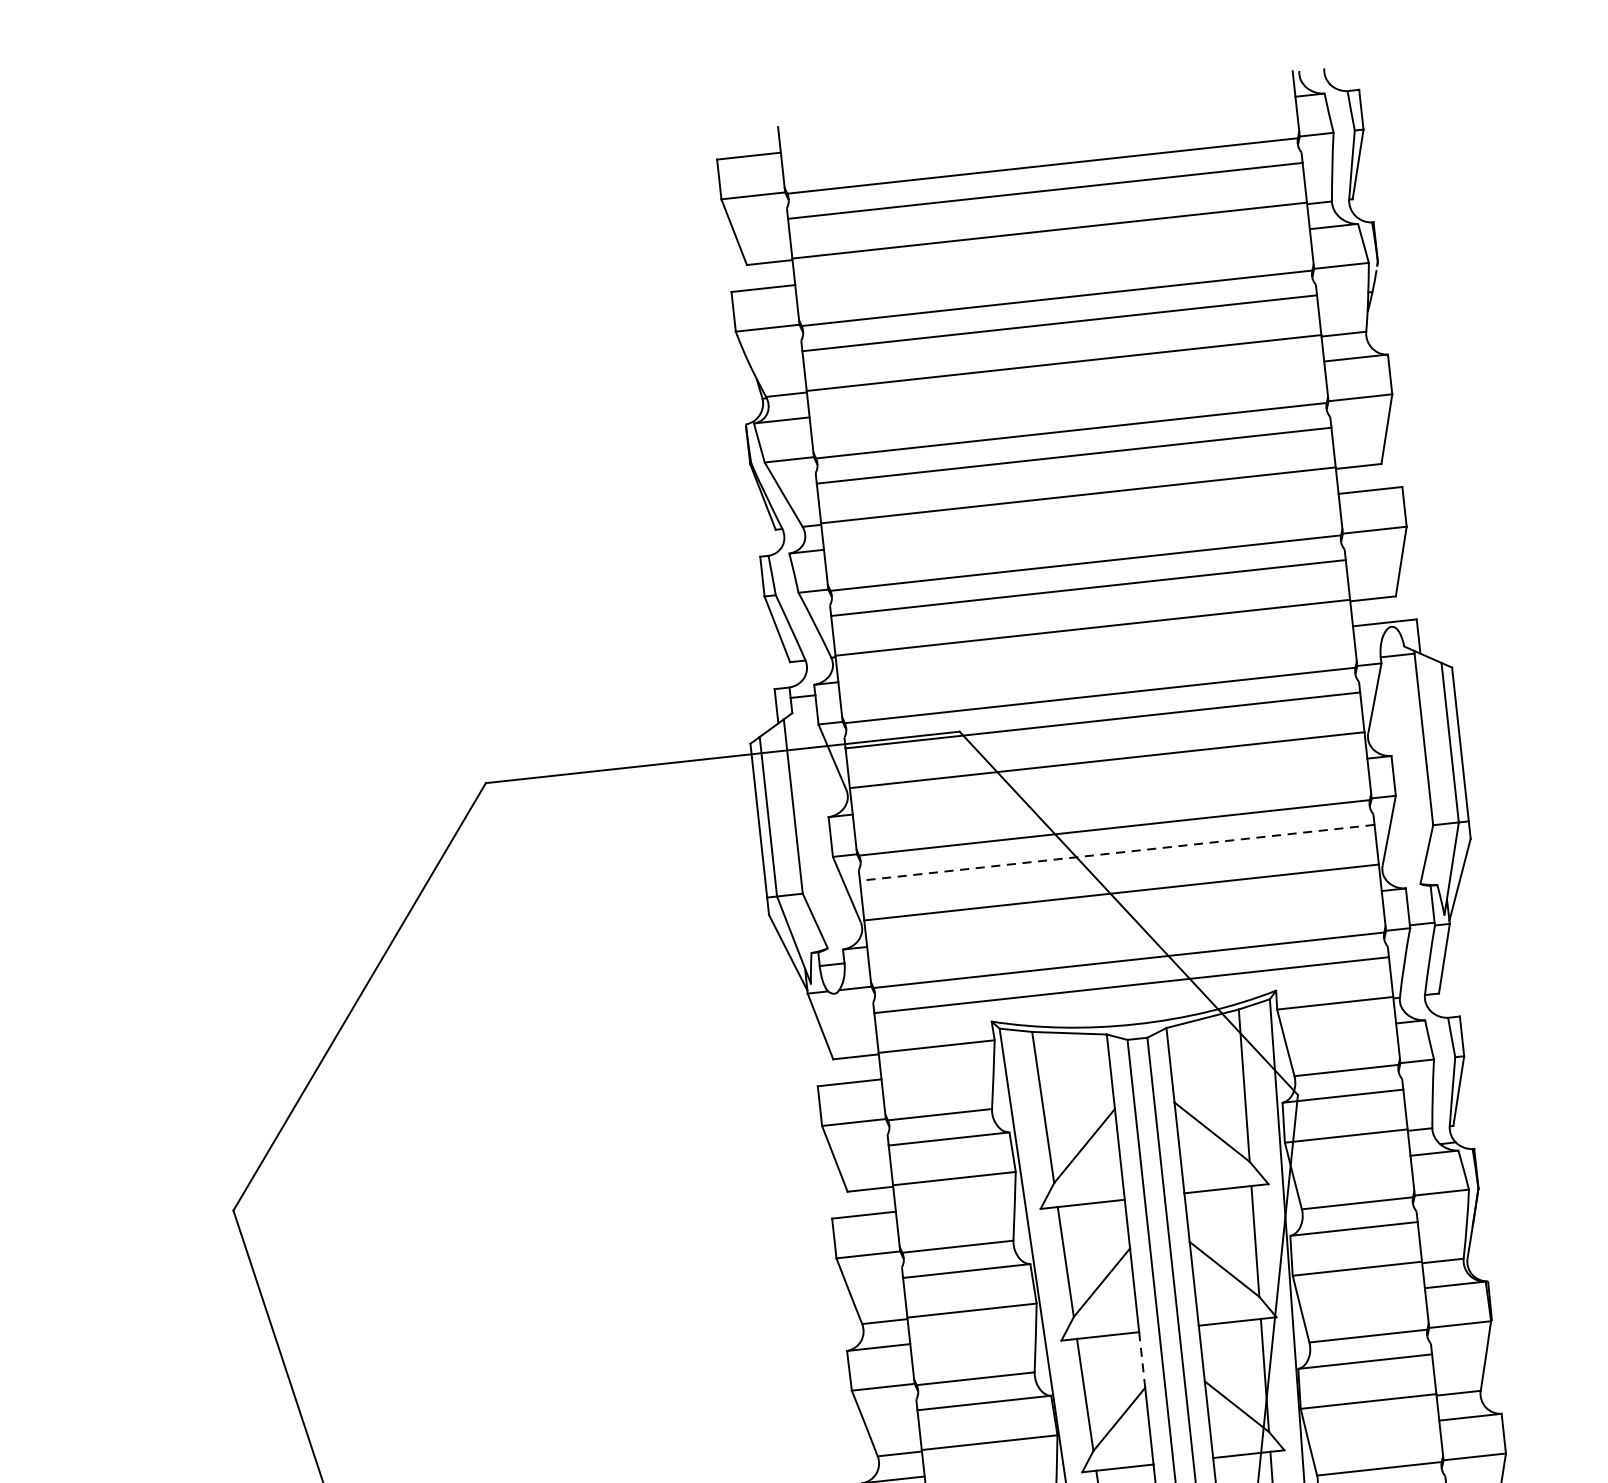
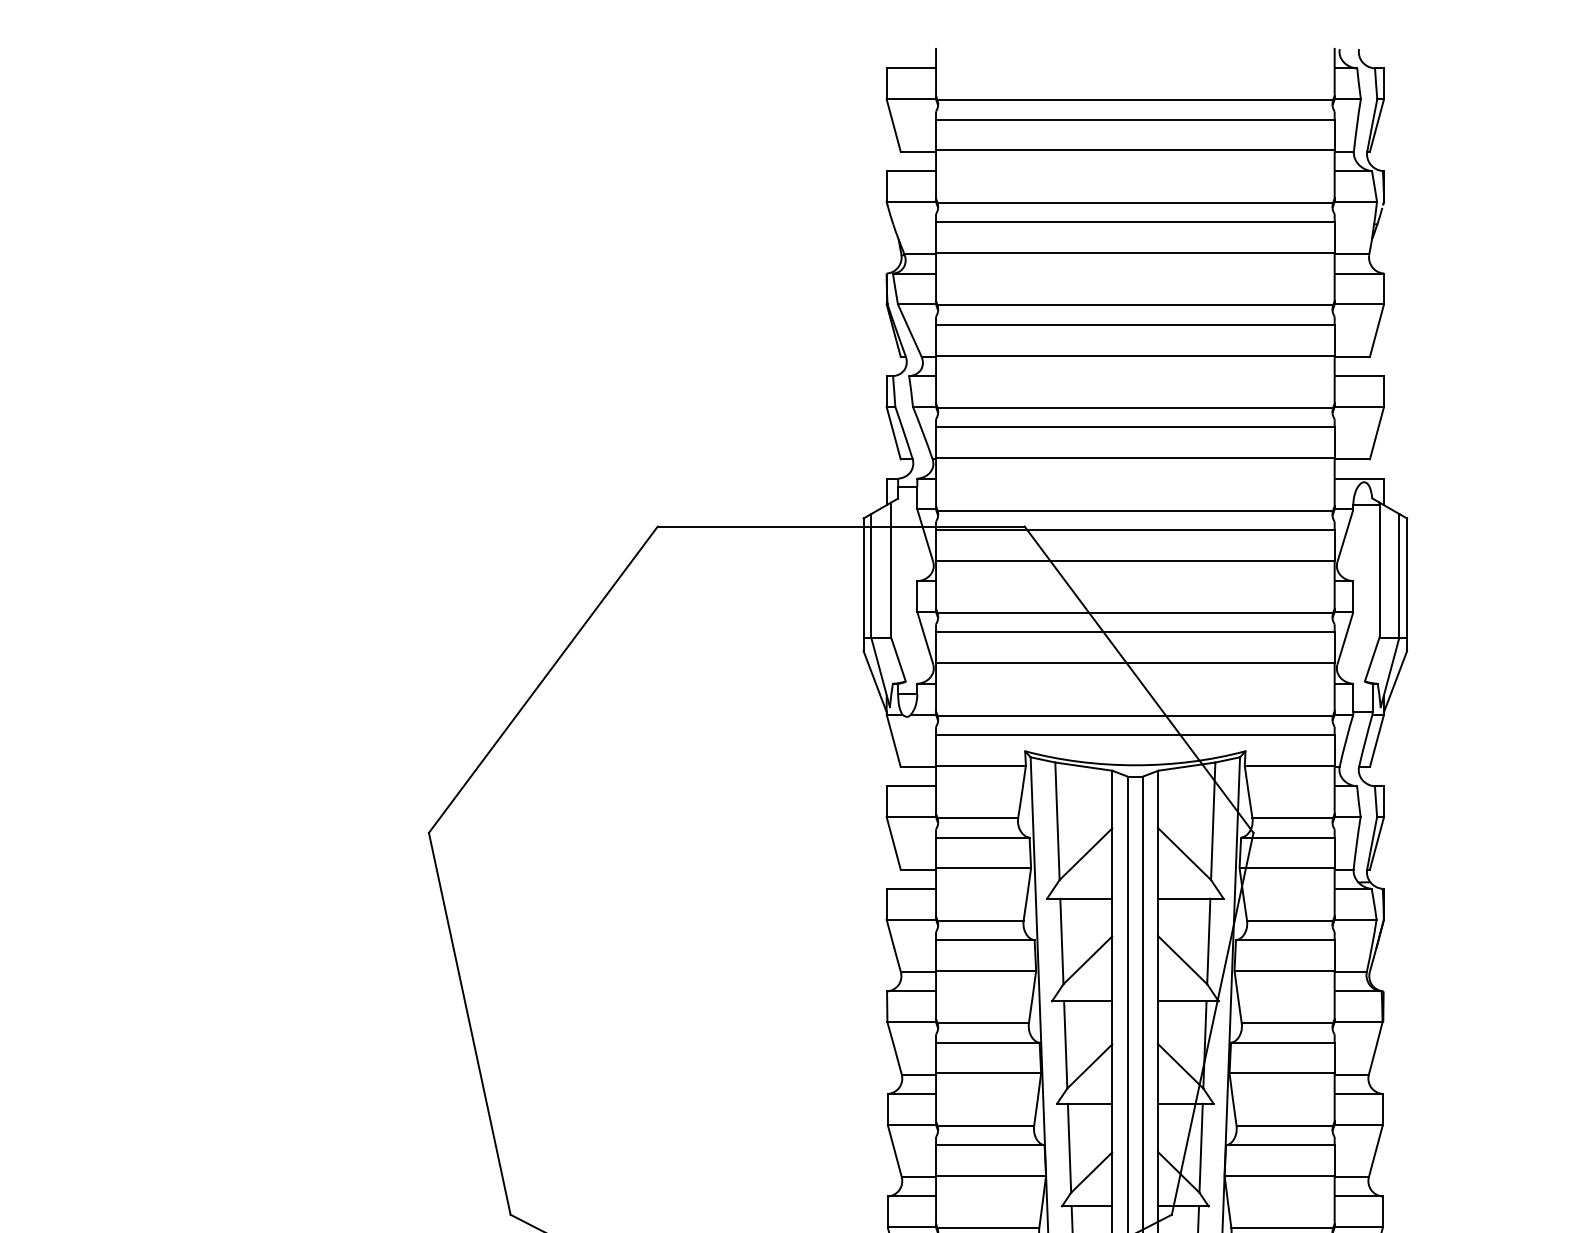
line: (1116, 852) -> (1134, 632), dashed -> solid
line: (1142, 1359) -> (1112, 1022), dashed -> solid

